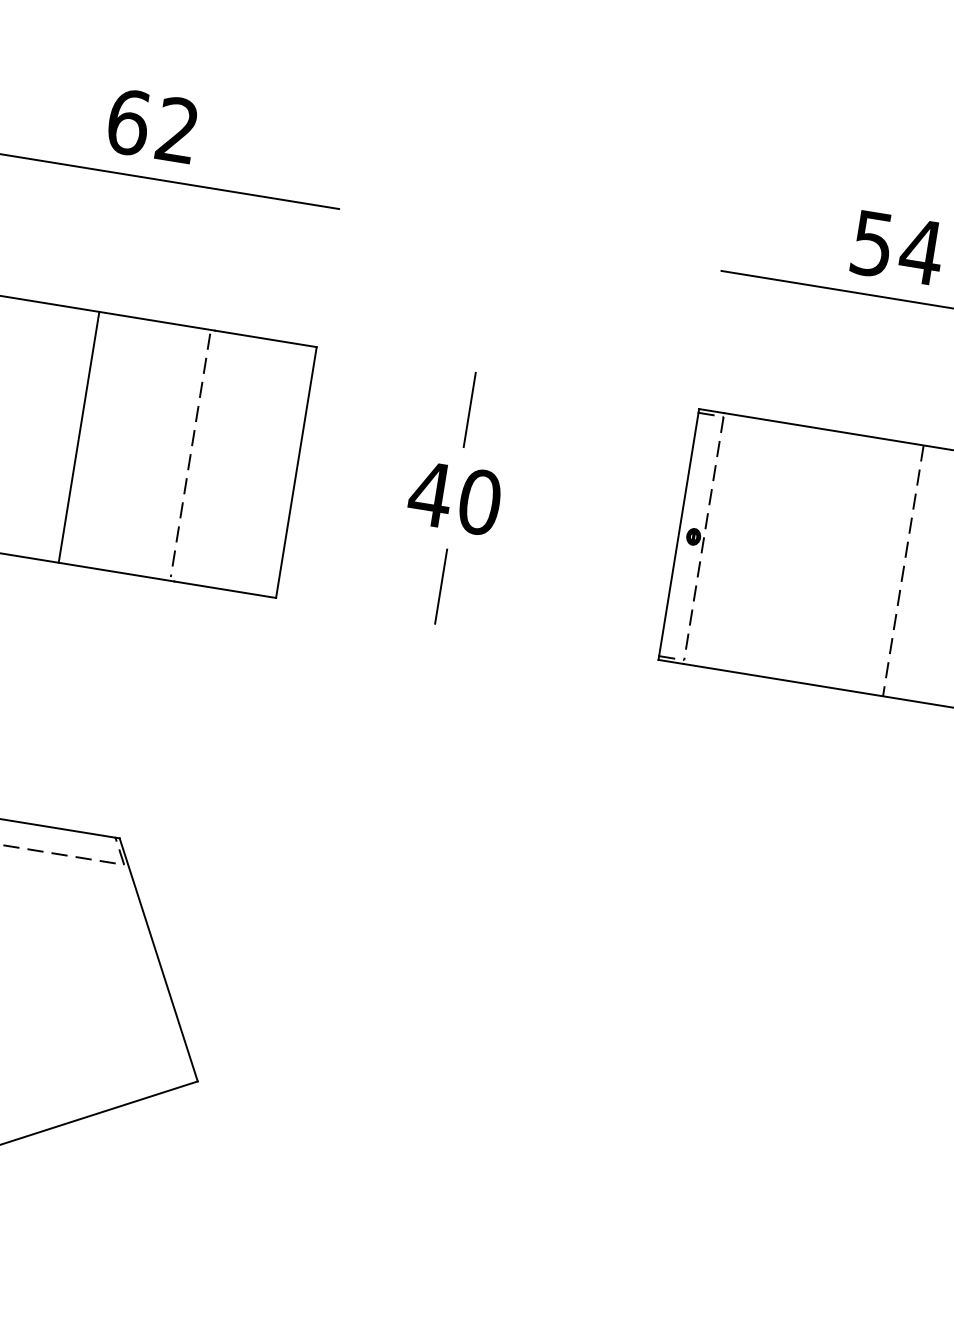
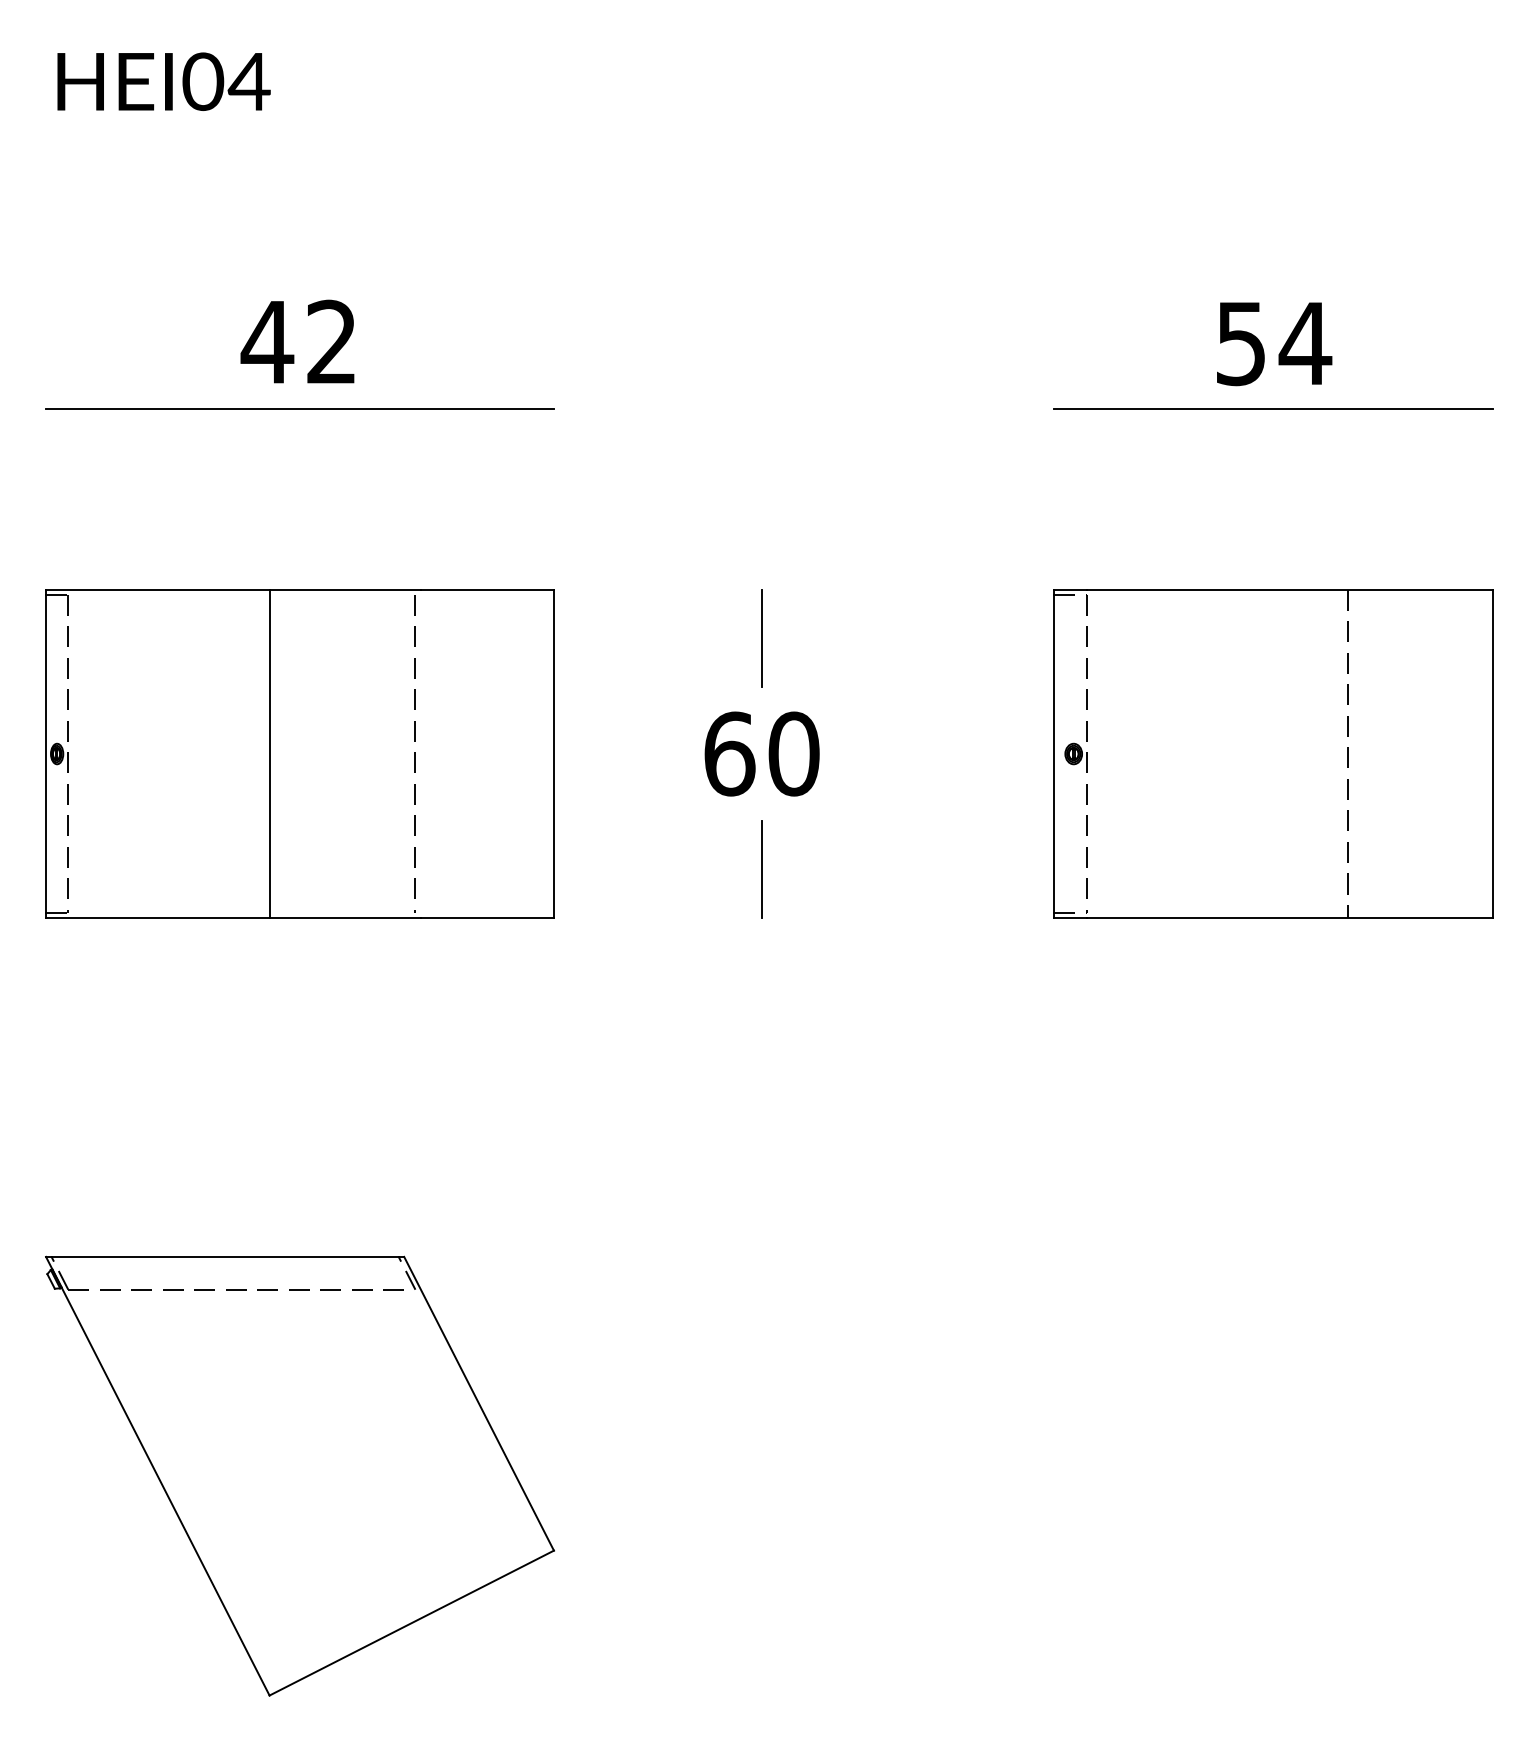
text: (128, 121) -> (267, 341), 62 -> 42
text: (430, 493) -> (729, 753), 40 -> 60

